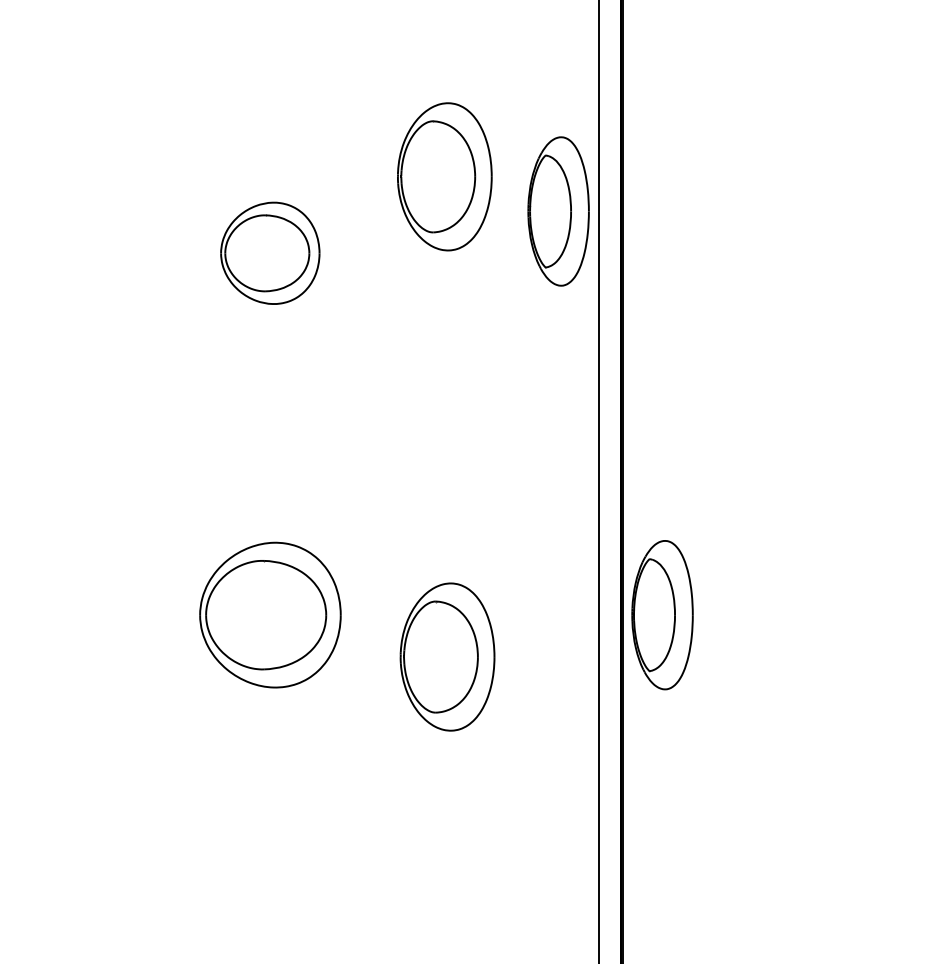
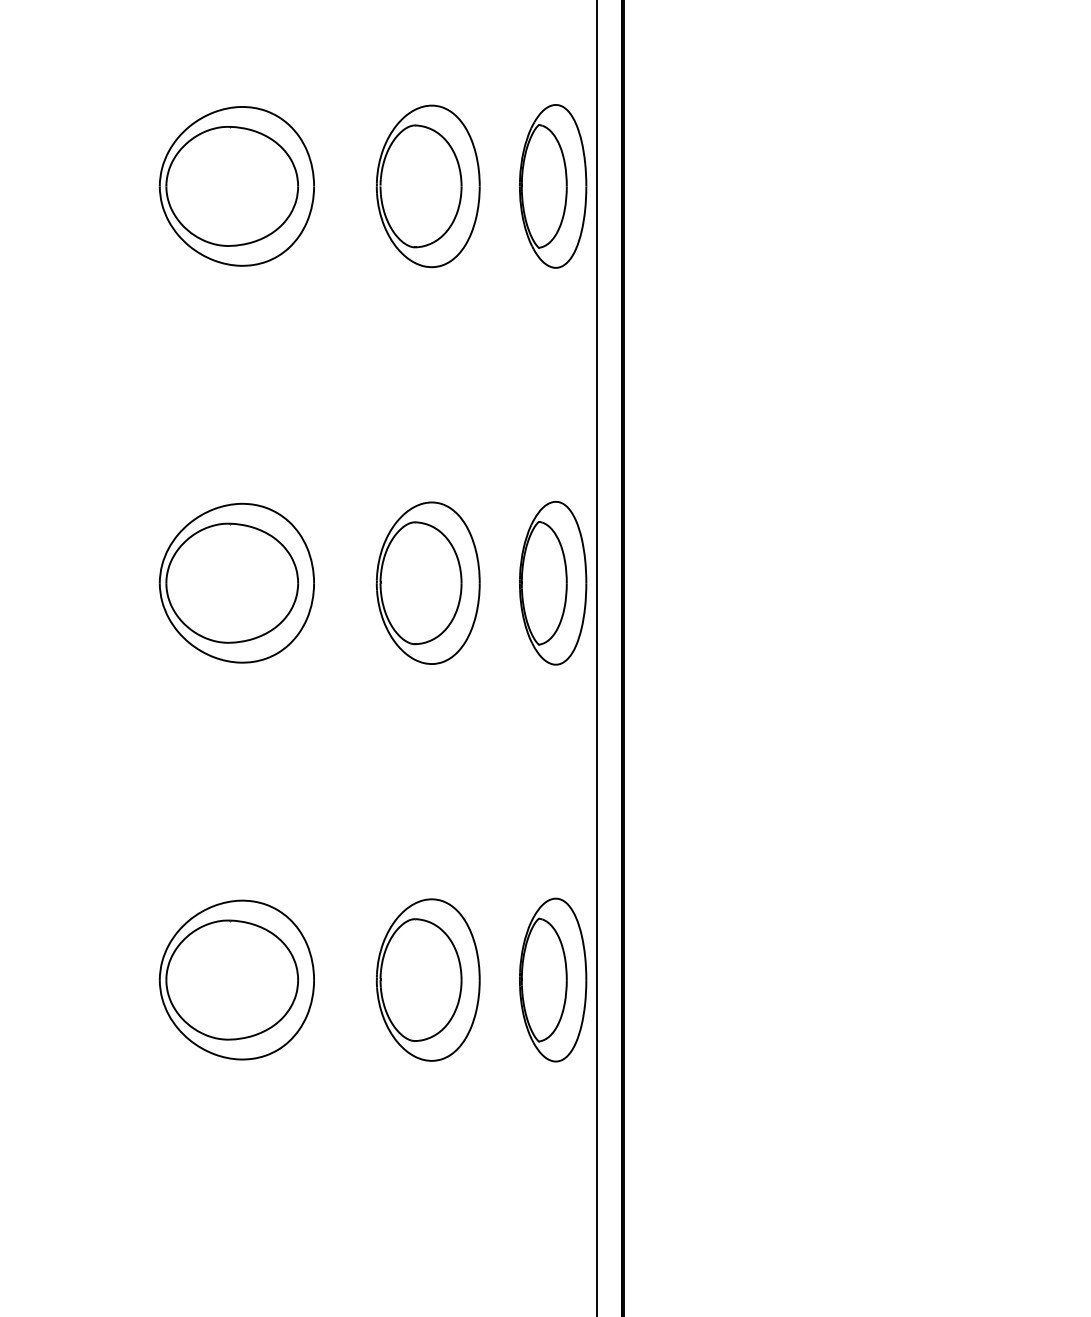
part: (444, 176) -> (427, 582), moved
part: (558, 211) -> (553, 583), moved
part: (270, 252) -> (236, 582), size x1.43
part: (662, 614) -> (553, 979), moved
part: (446, 656) -> (427, 979), moved

